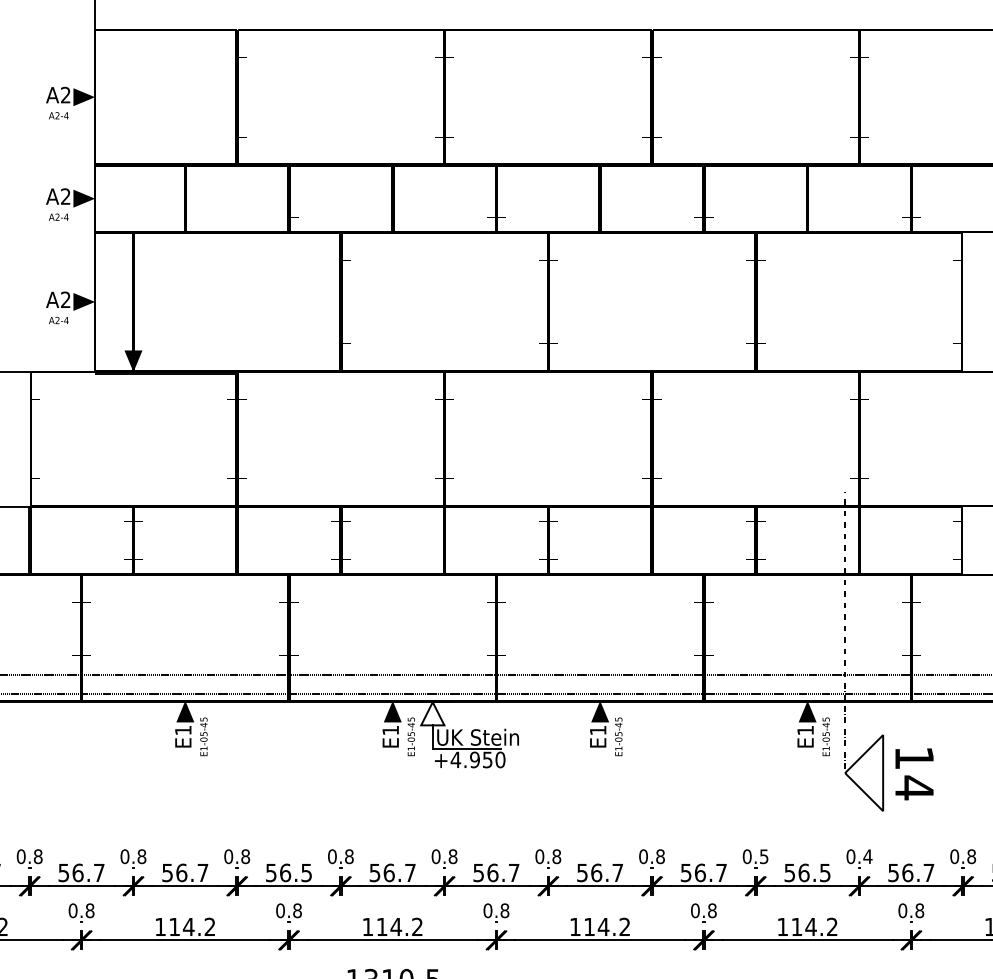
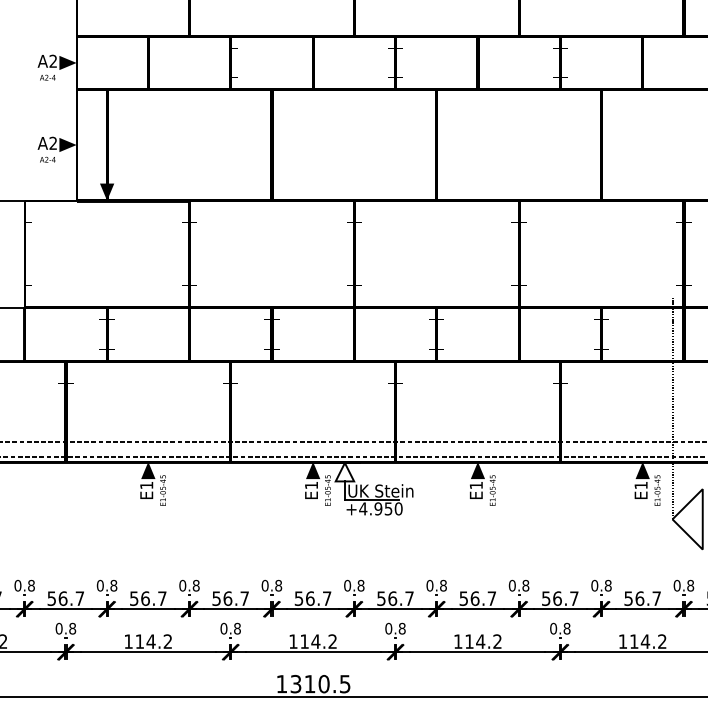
text: (763, 856) -> (607, 585), 0.5 -> 0.8
text: (867, 856) -> (690, 585), 0.4 -> 0.8
text: (306, 873) -> (244, 599), 56.5 -> 56.7
text: (825, 873) -> (656, 599), 56.5 -> 56.7

